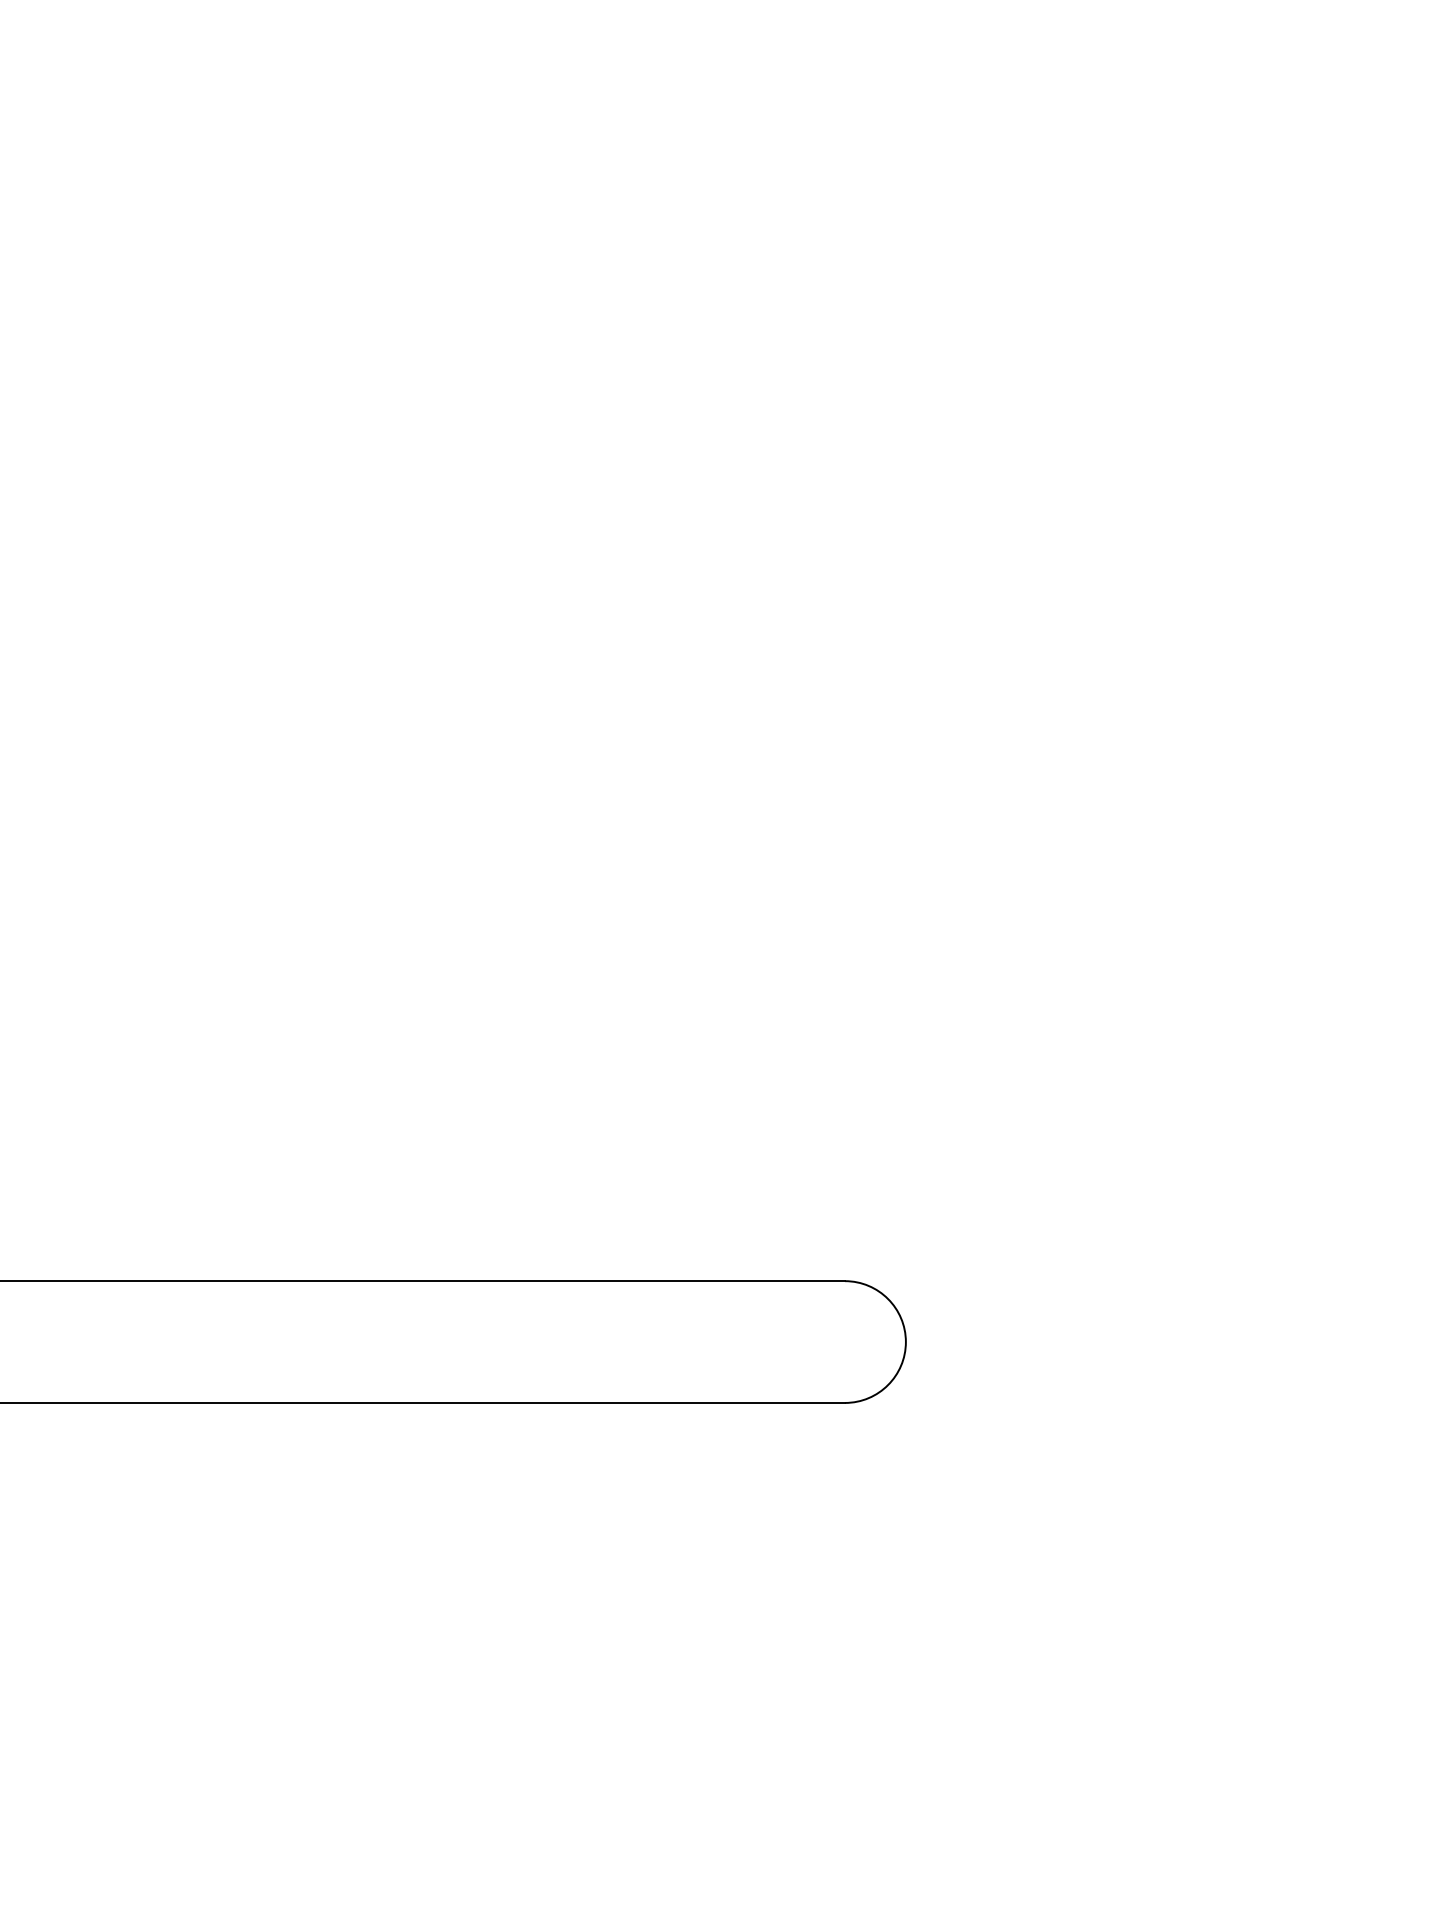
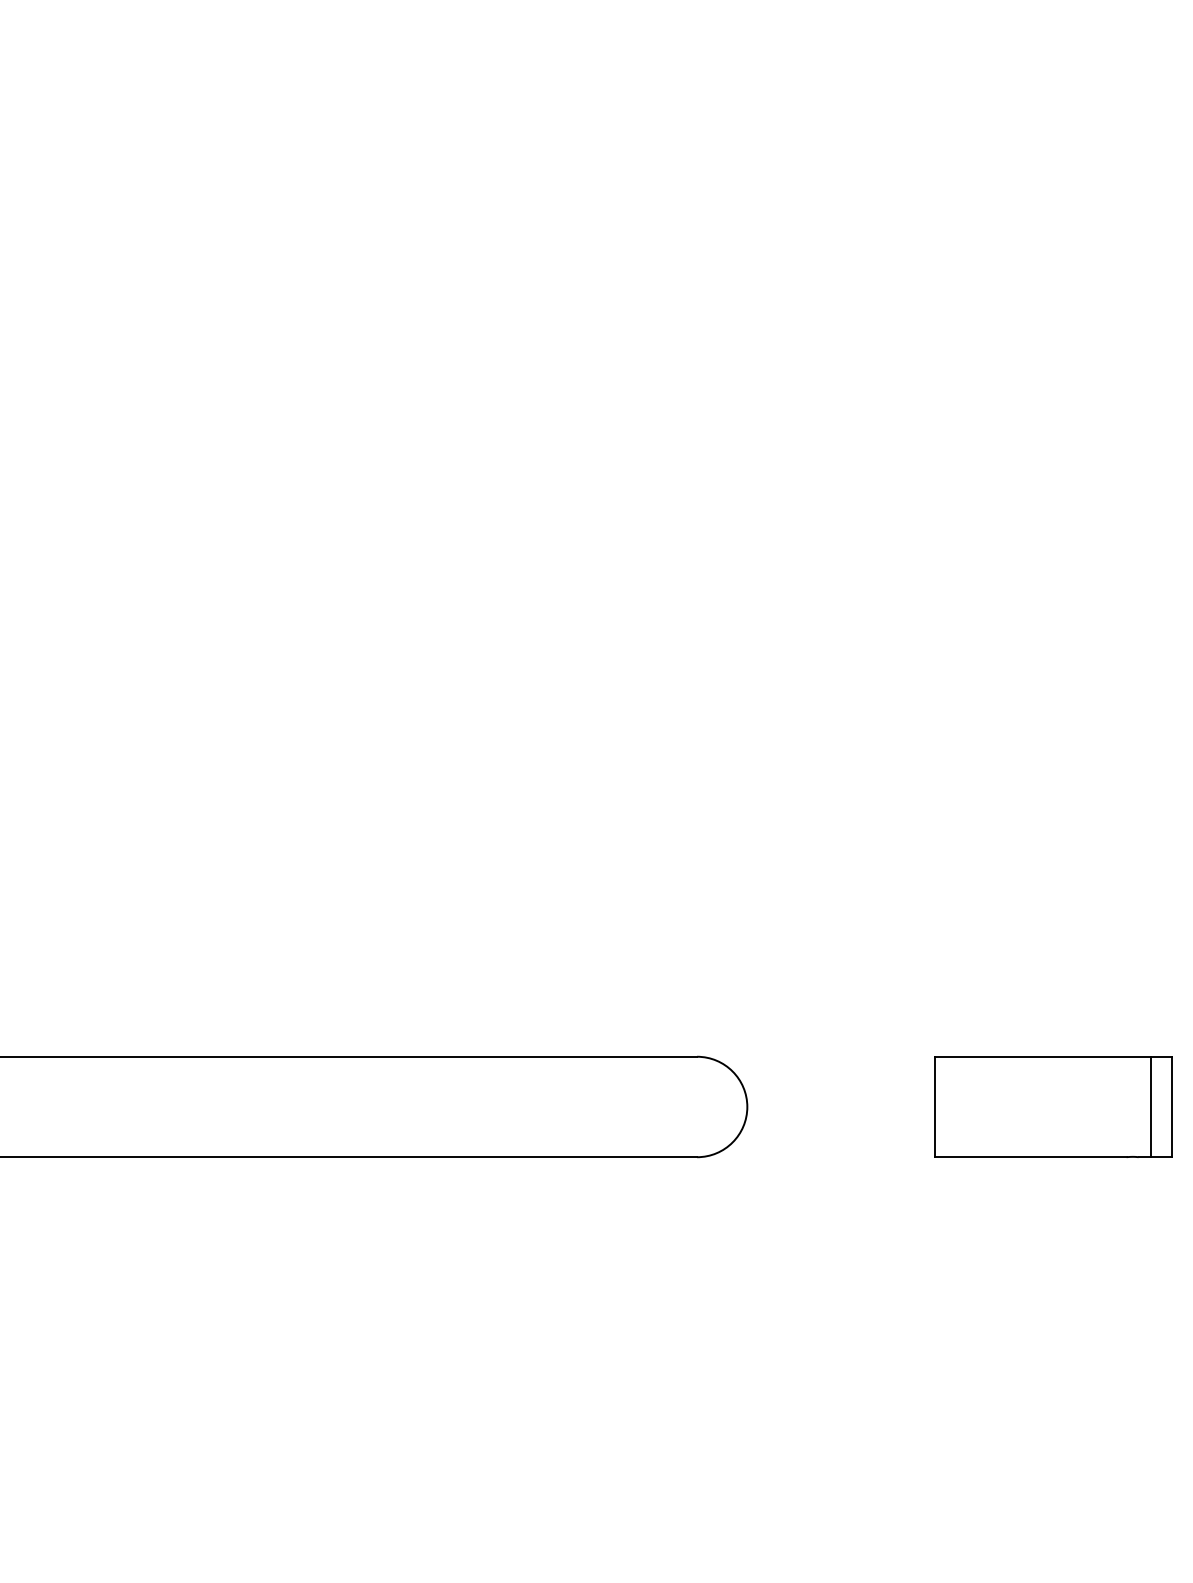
part: (1277, 1341) -> (1053, 1106), added

